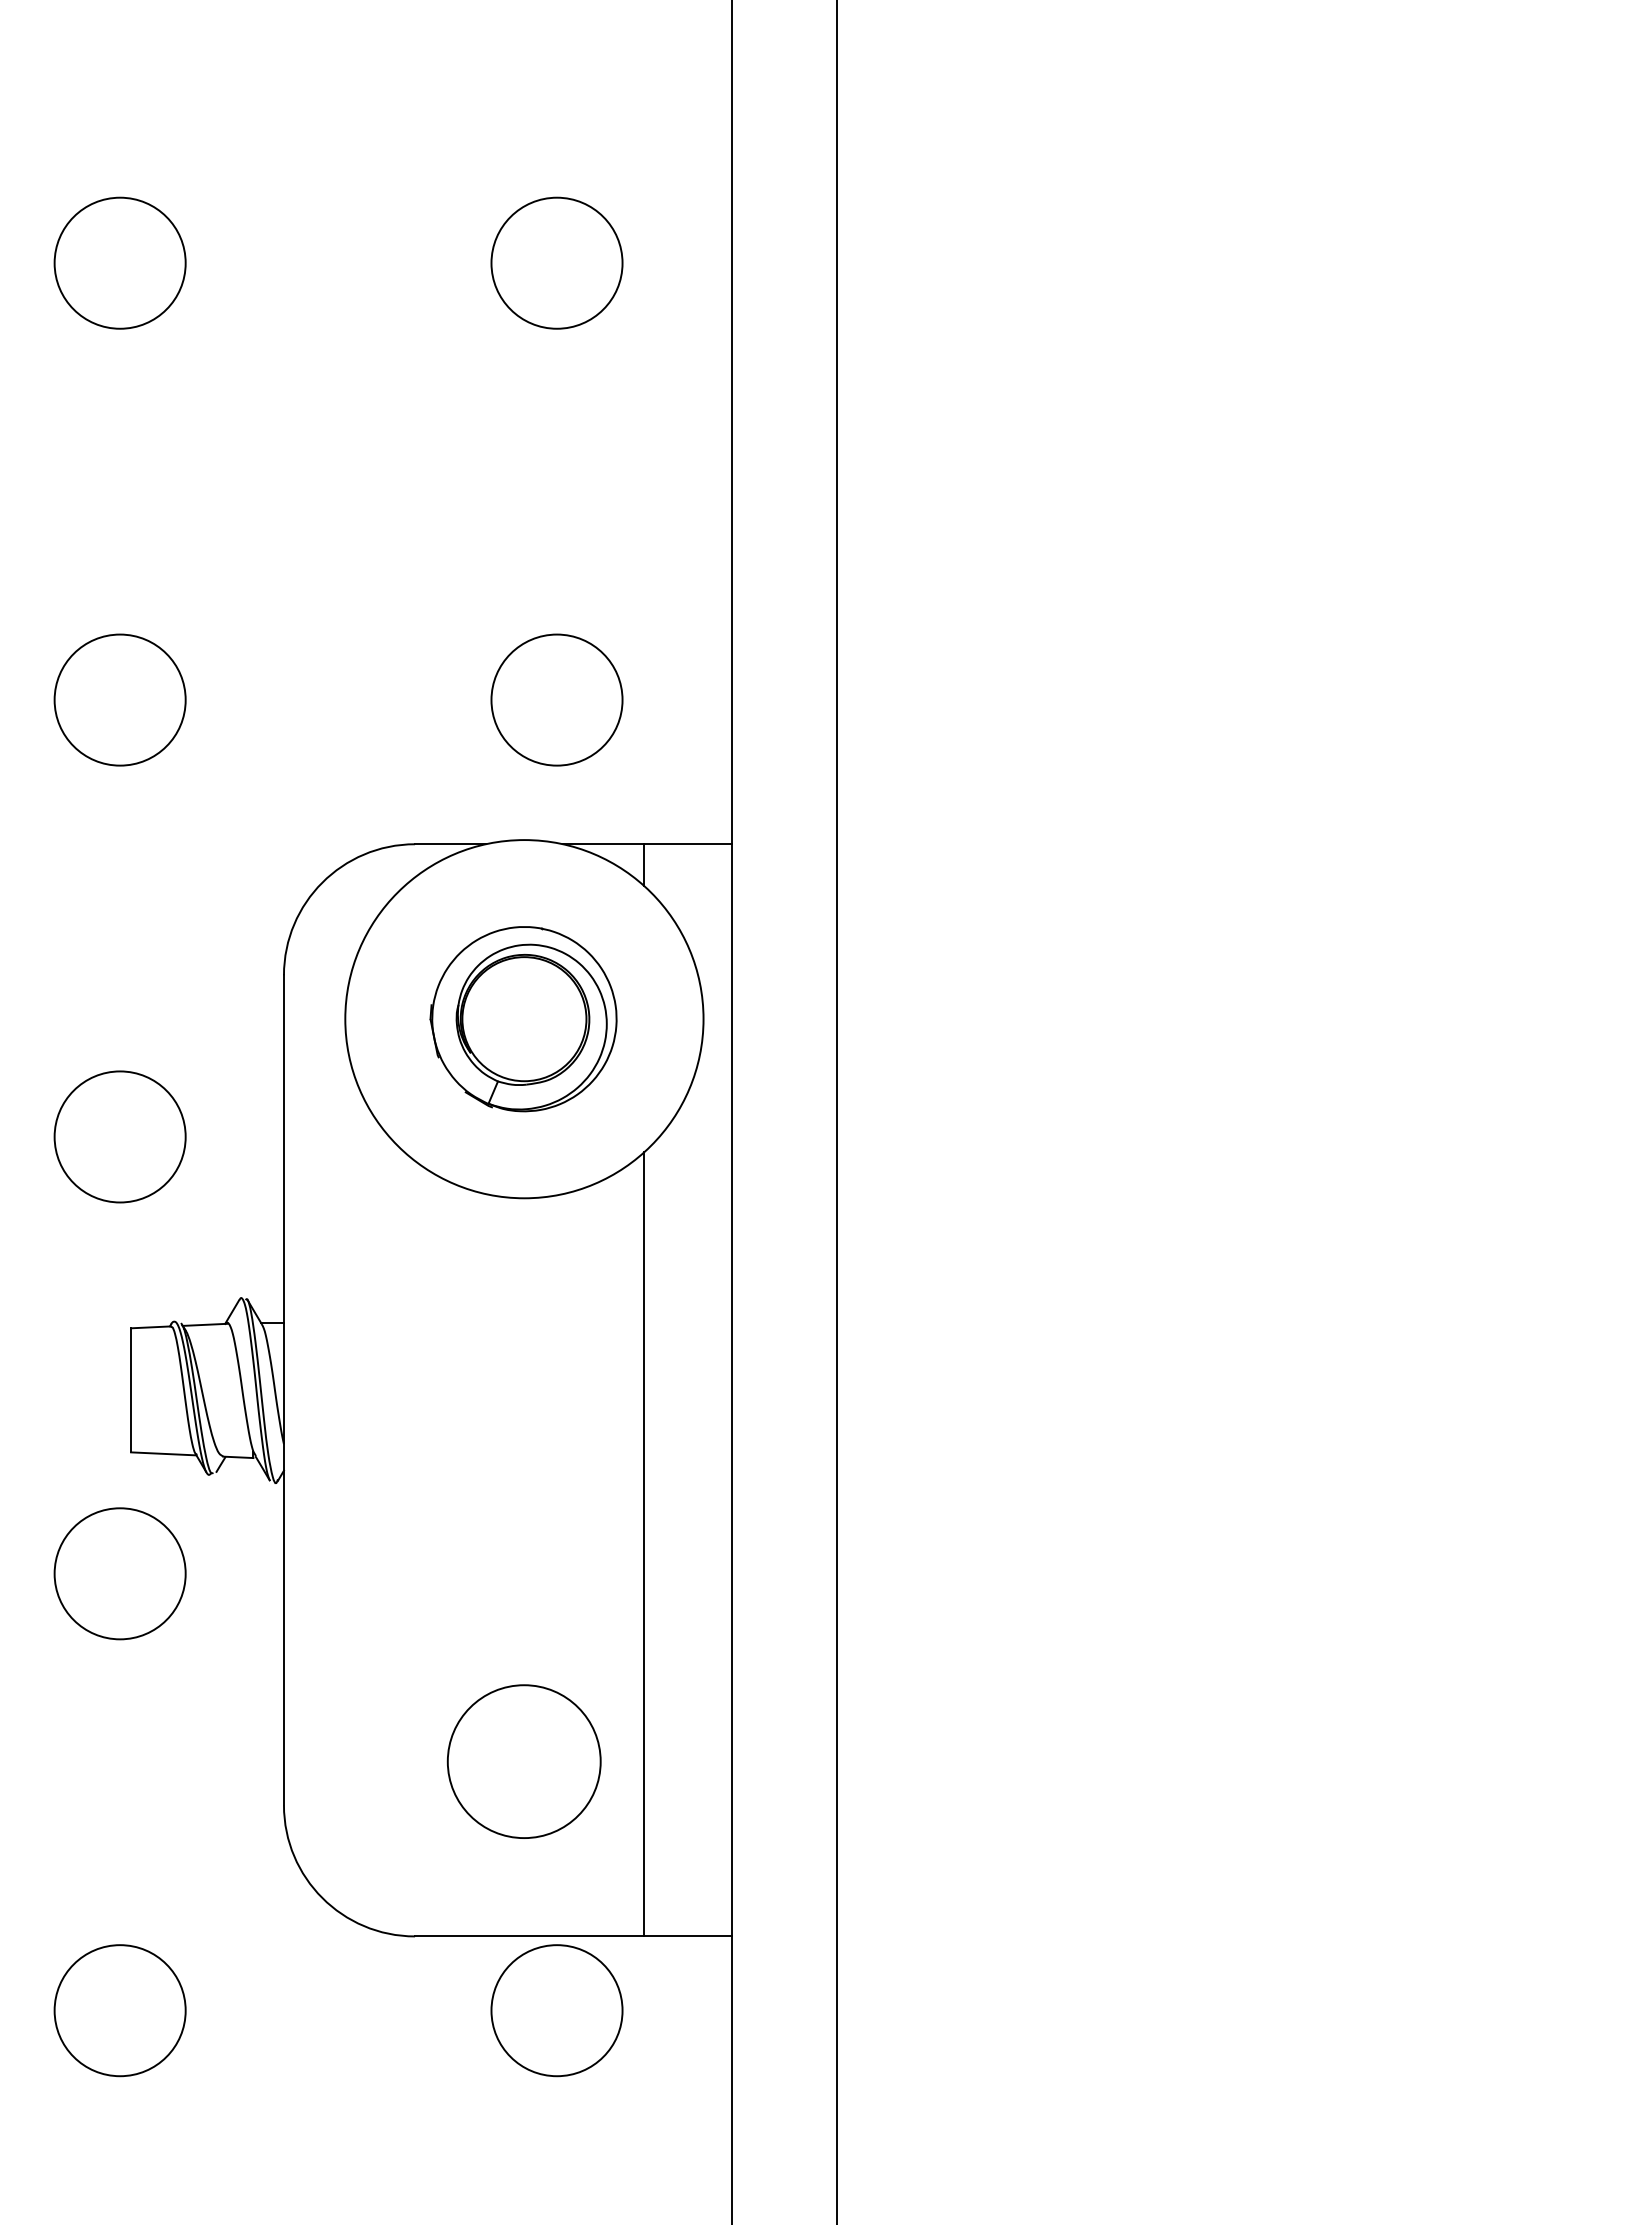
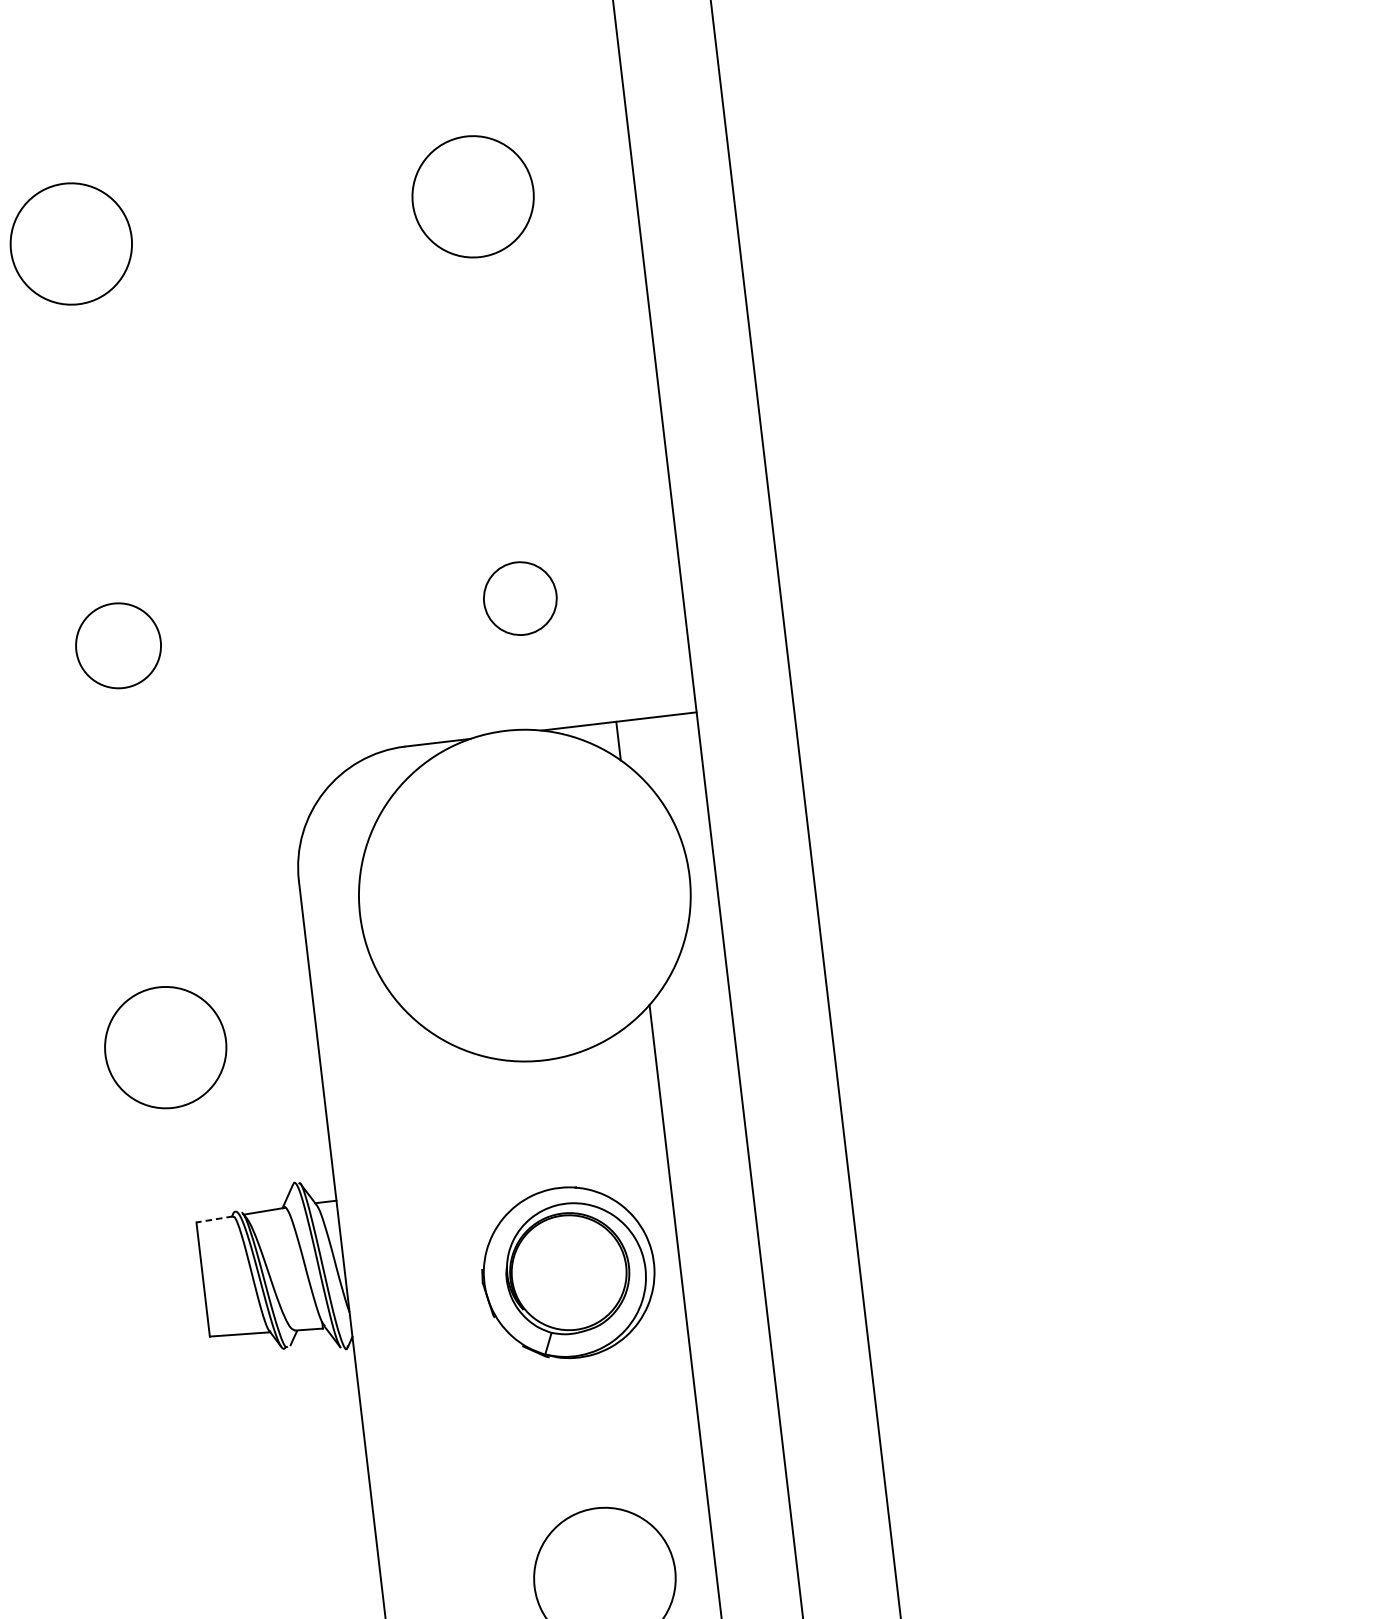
circle: (119, 699) -> (117, 645), size x0.7
circle: (556, 699) -> (519, 598), size x0.6
part: (523, 1019) -> (568, 1273), moved
line: (150, 1327) -> (214, 1219), solid -> dashed
circle: (119, 1573) -> (212, 1449), removed

